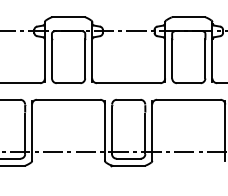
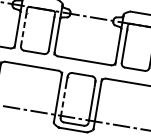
line: (52, 58) -> (24, 29), solid -> dashed
line: (112, 133) -> (63, 100), solid -> dashed

